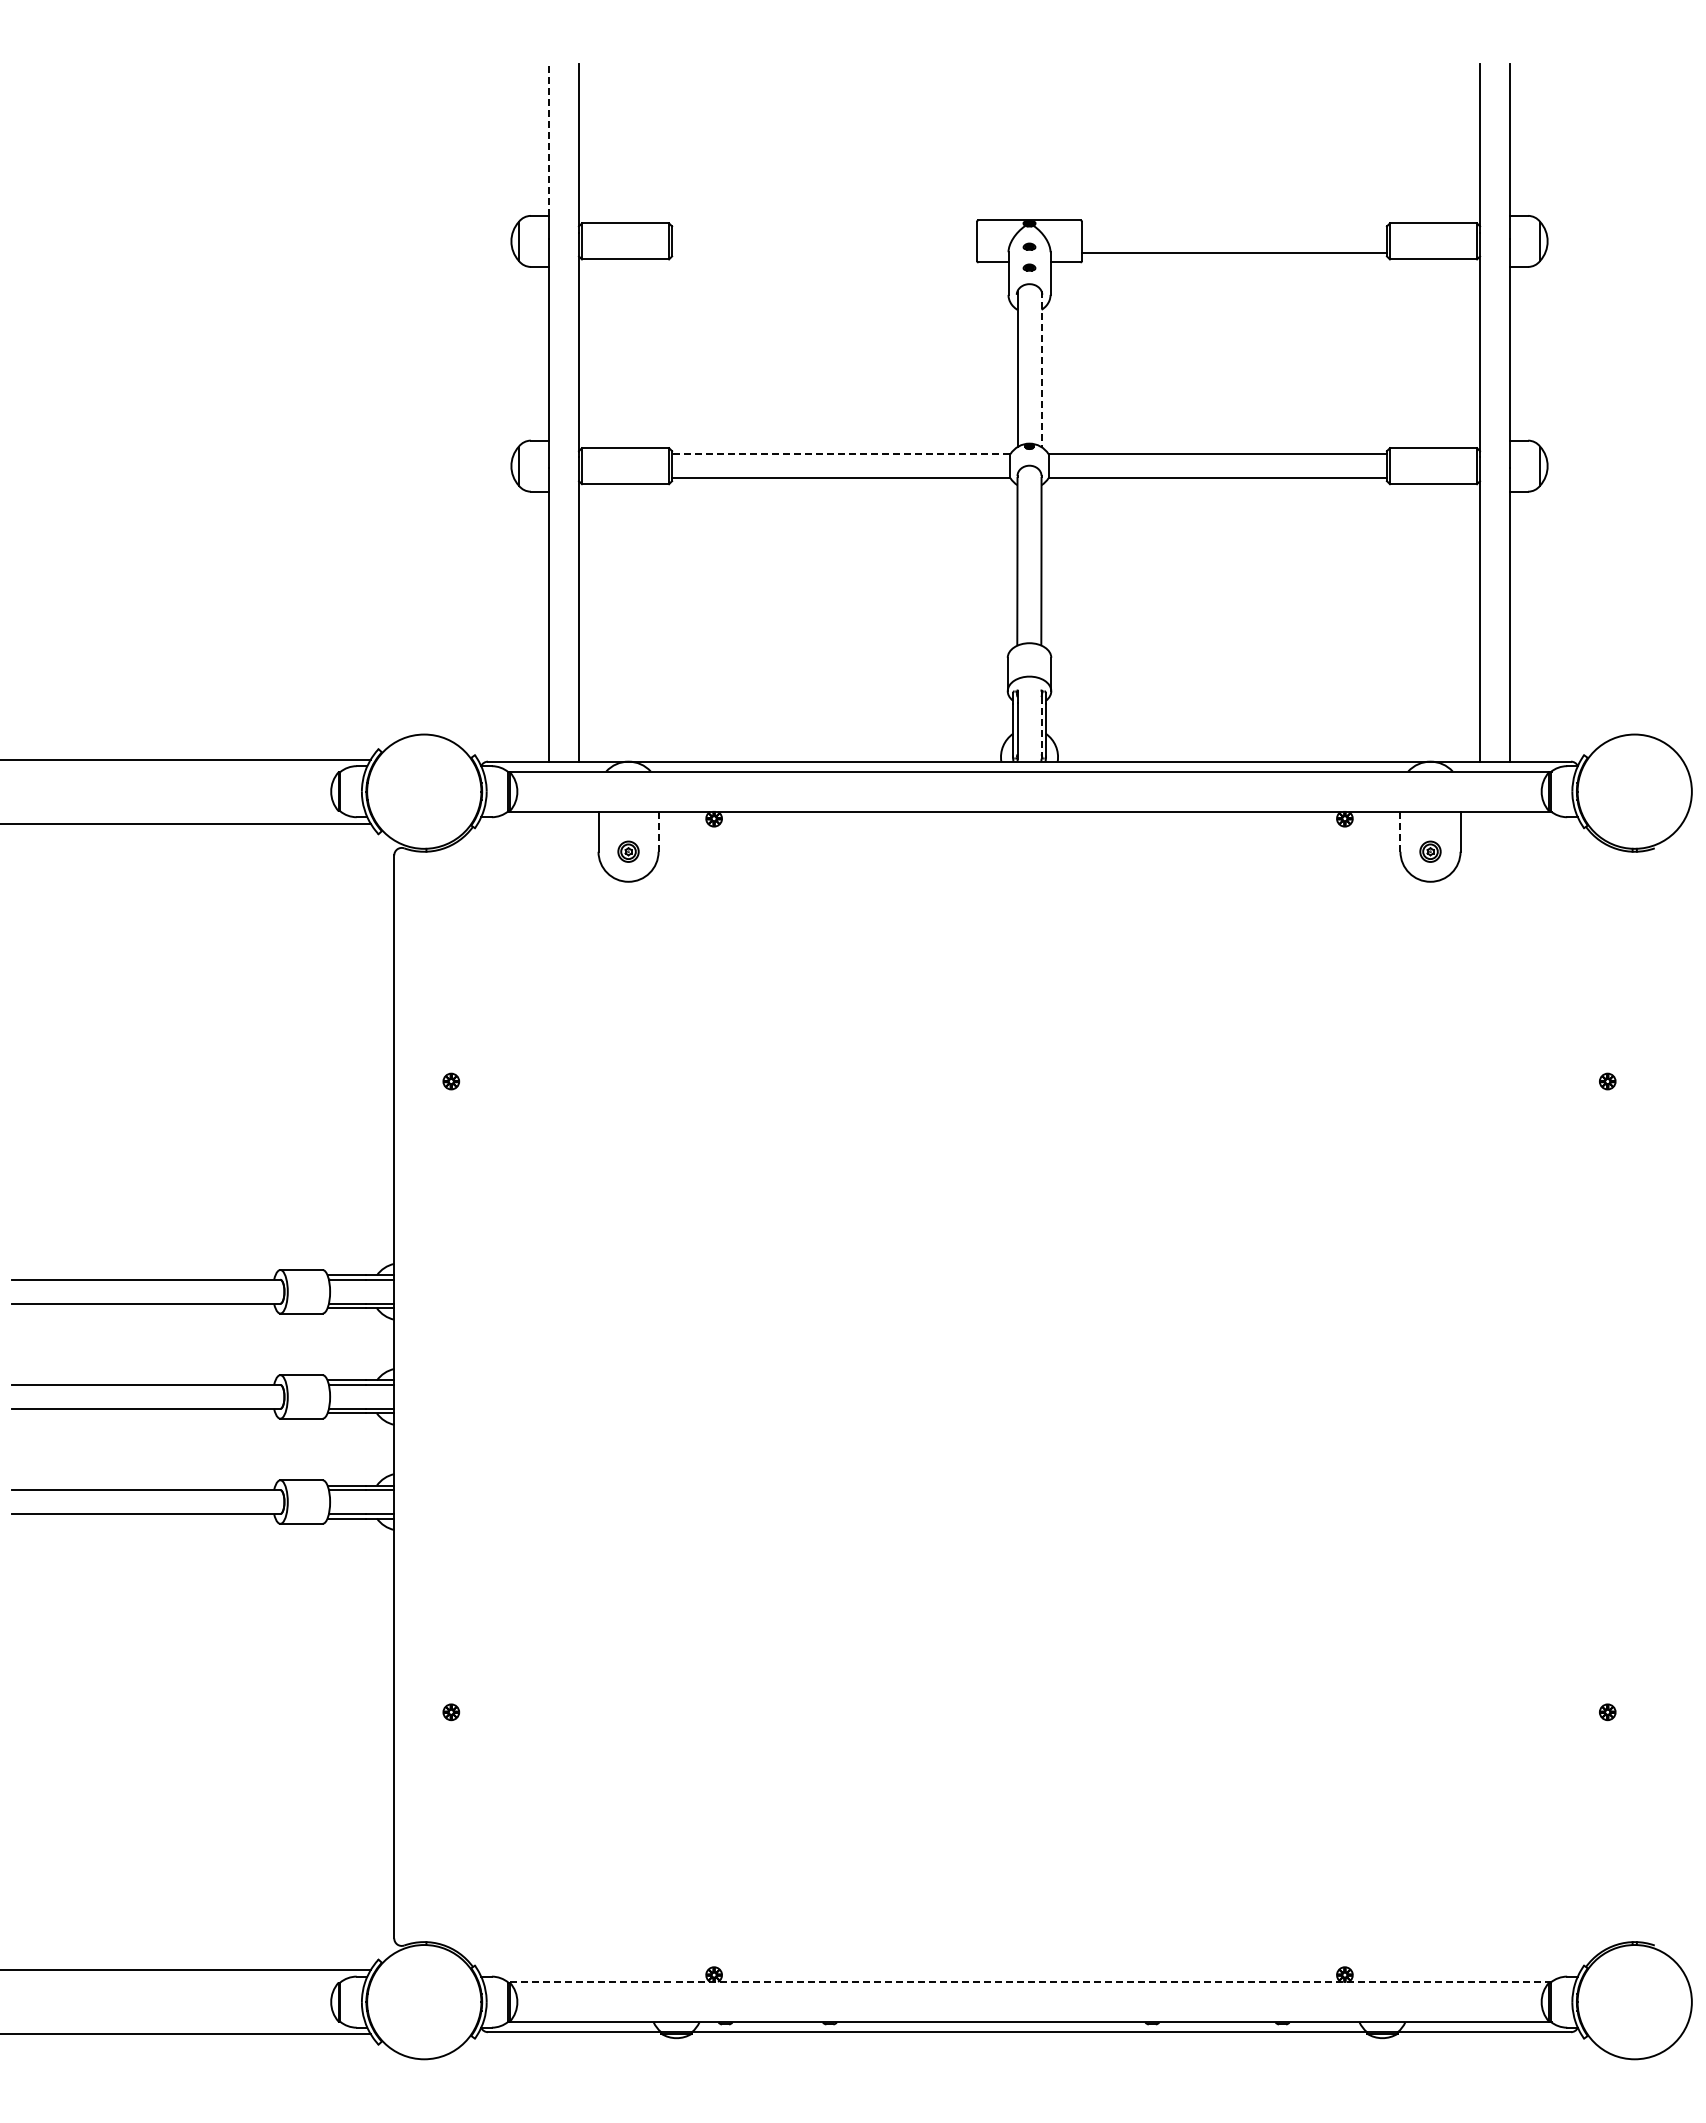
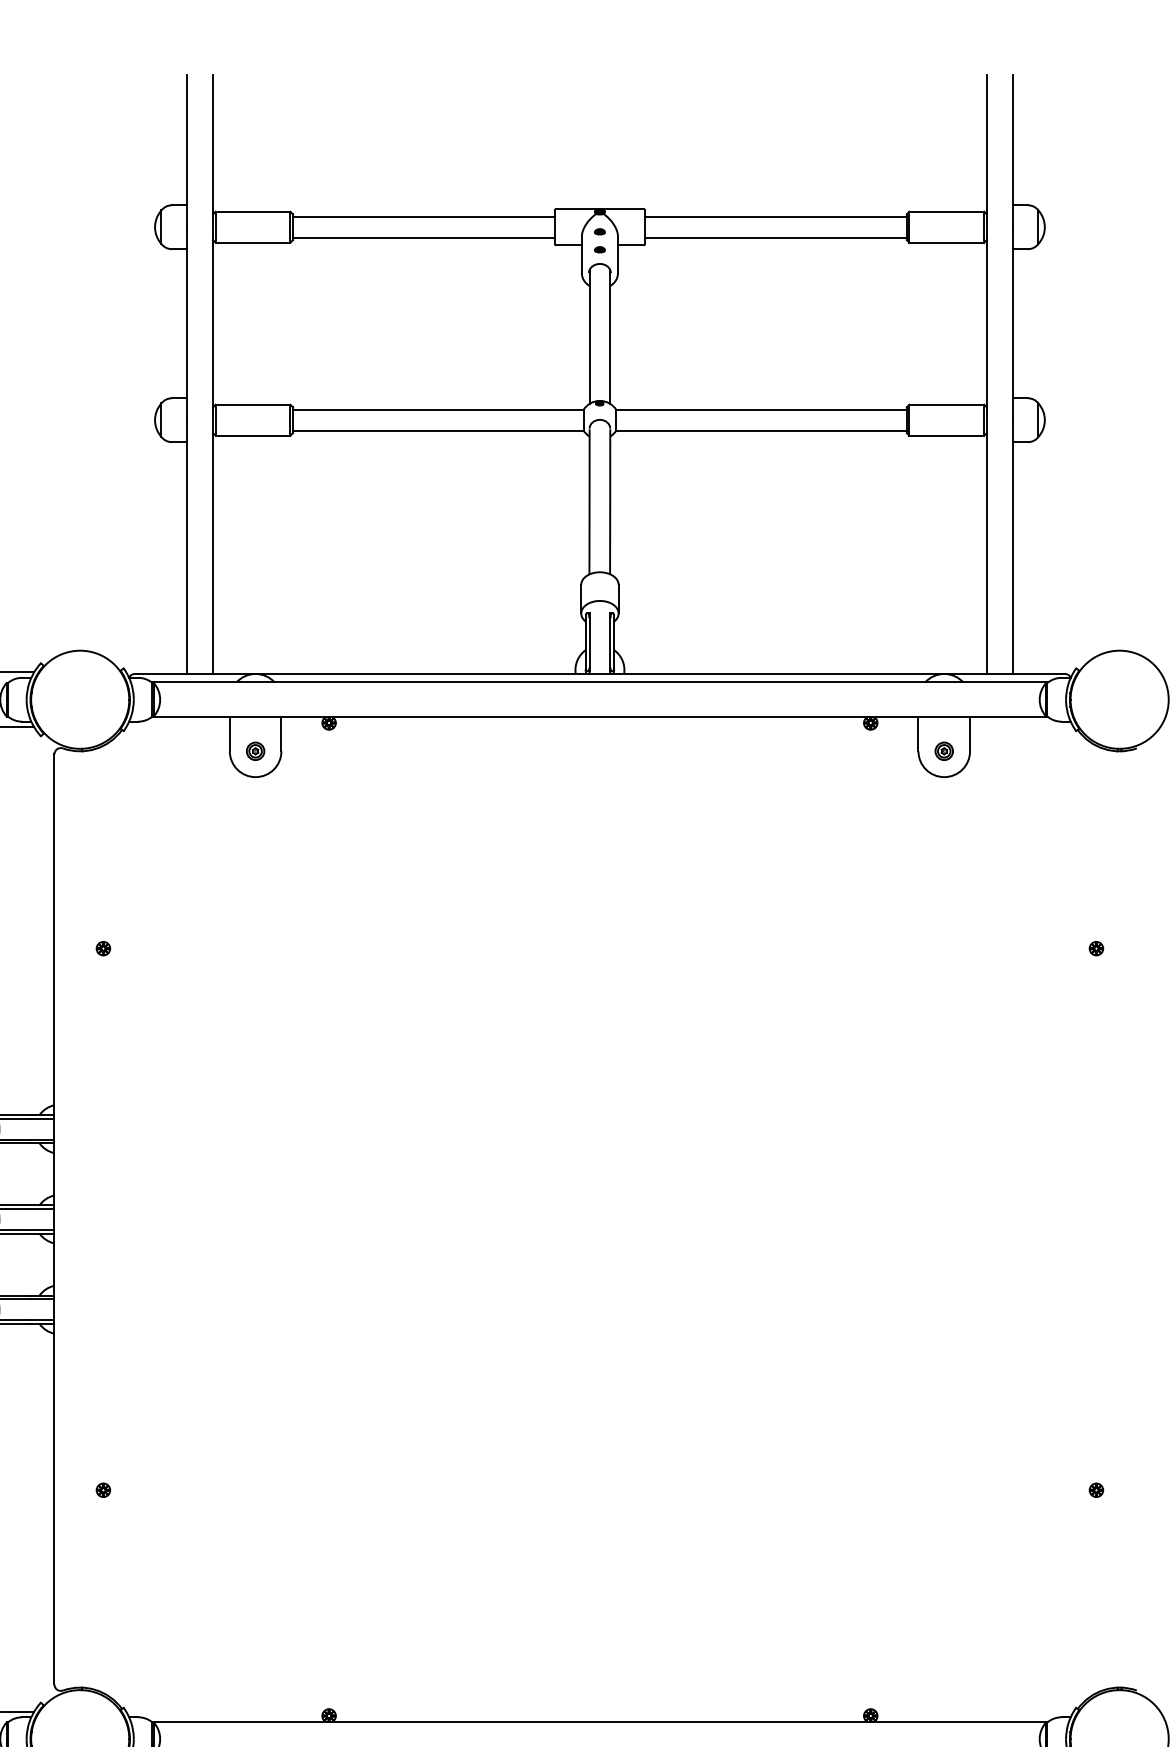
line: (548, 139) -> (186, 139), dashed -> solid
line: (824, 229) -> (423, 217), added
line: (1234, 229) -> (775, 217), added
line: (824, 253) -> (423, 237), added
line: (1041, 369) -> (610, 337), dashed -> solid
line: (840, 454) -> (437, 410), dashed -> solid
line: (1041, 730) -> (610, 647), dashed -> solid
line: (658, 831) -> (281, 733), dashed -> solid
line: (1400, 831) -> (918, 733), dashed -> solid
line: (1029, 1981) -> (599, 1721), dashed -> solid

